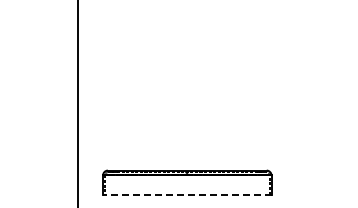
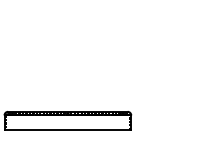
line: (186, 194) -> (67, 129), dashed -> solid

